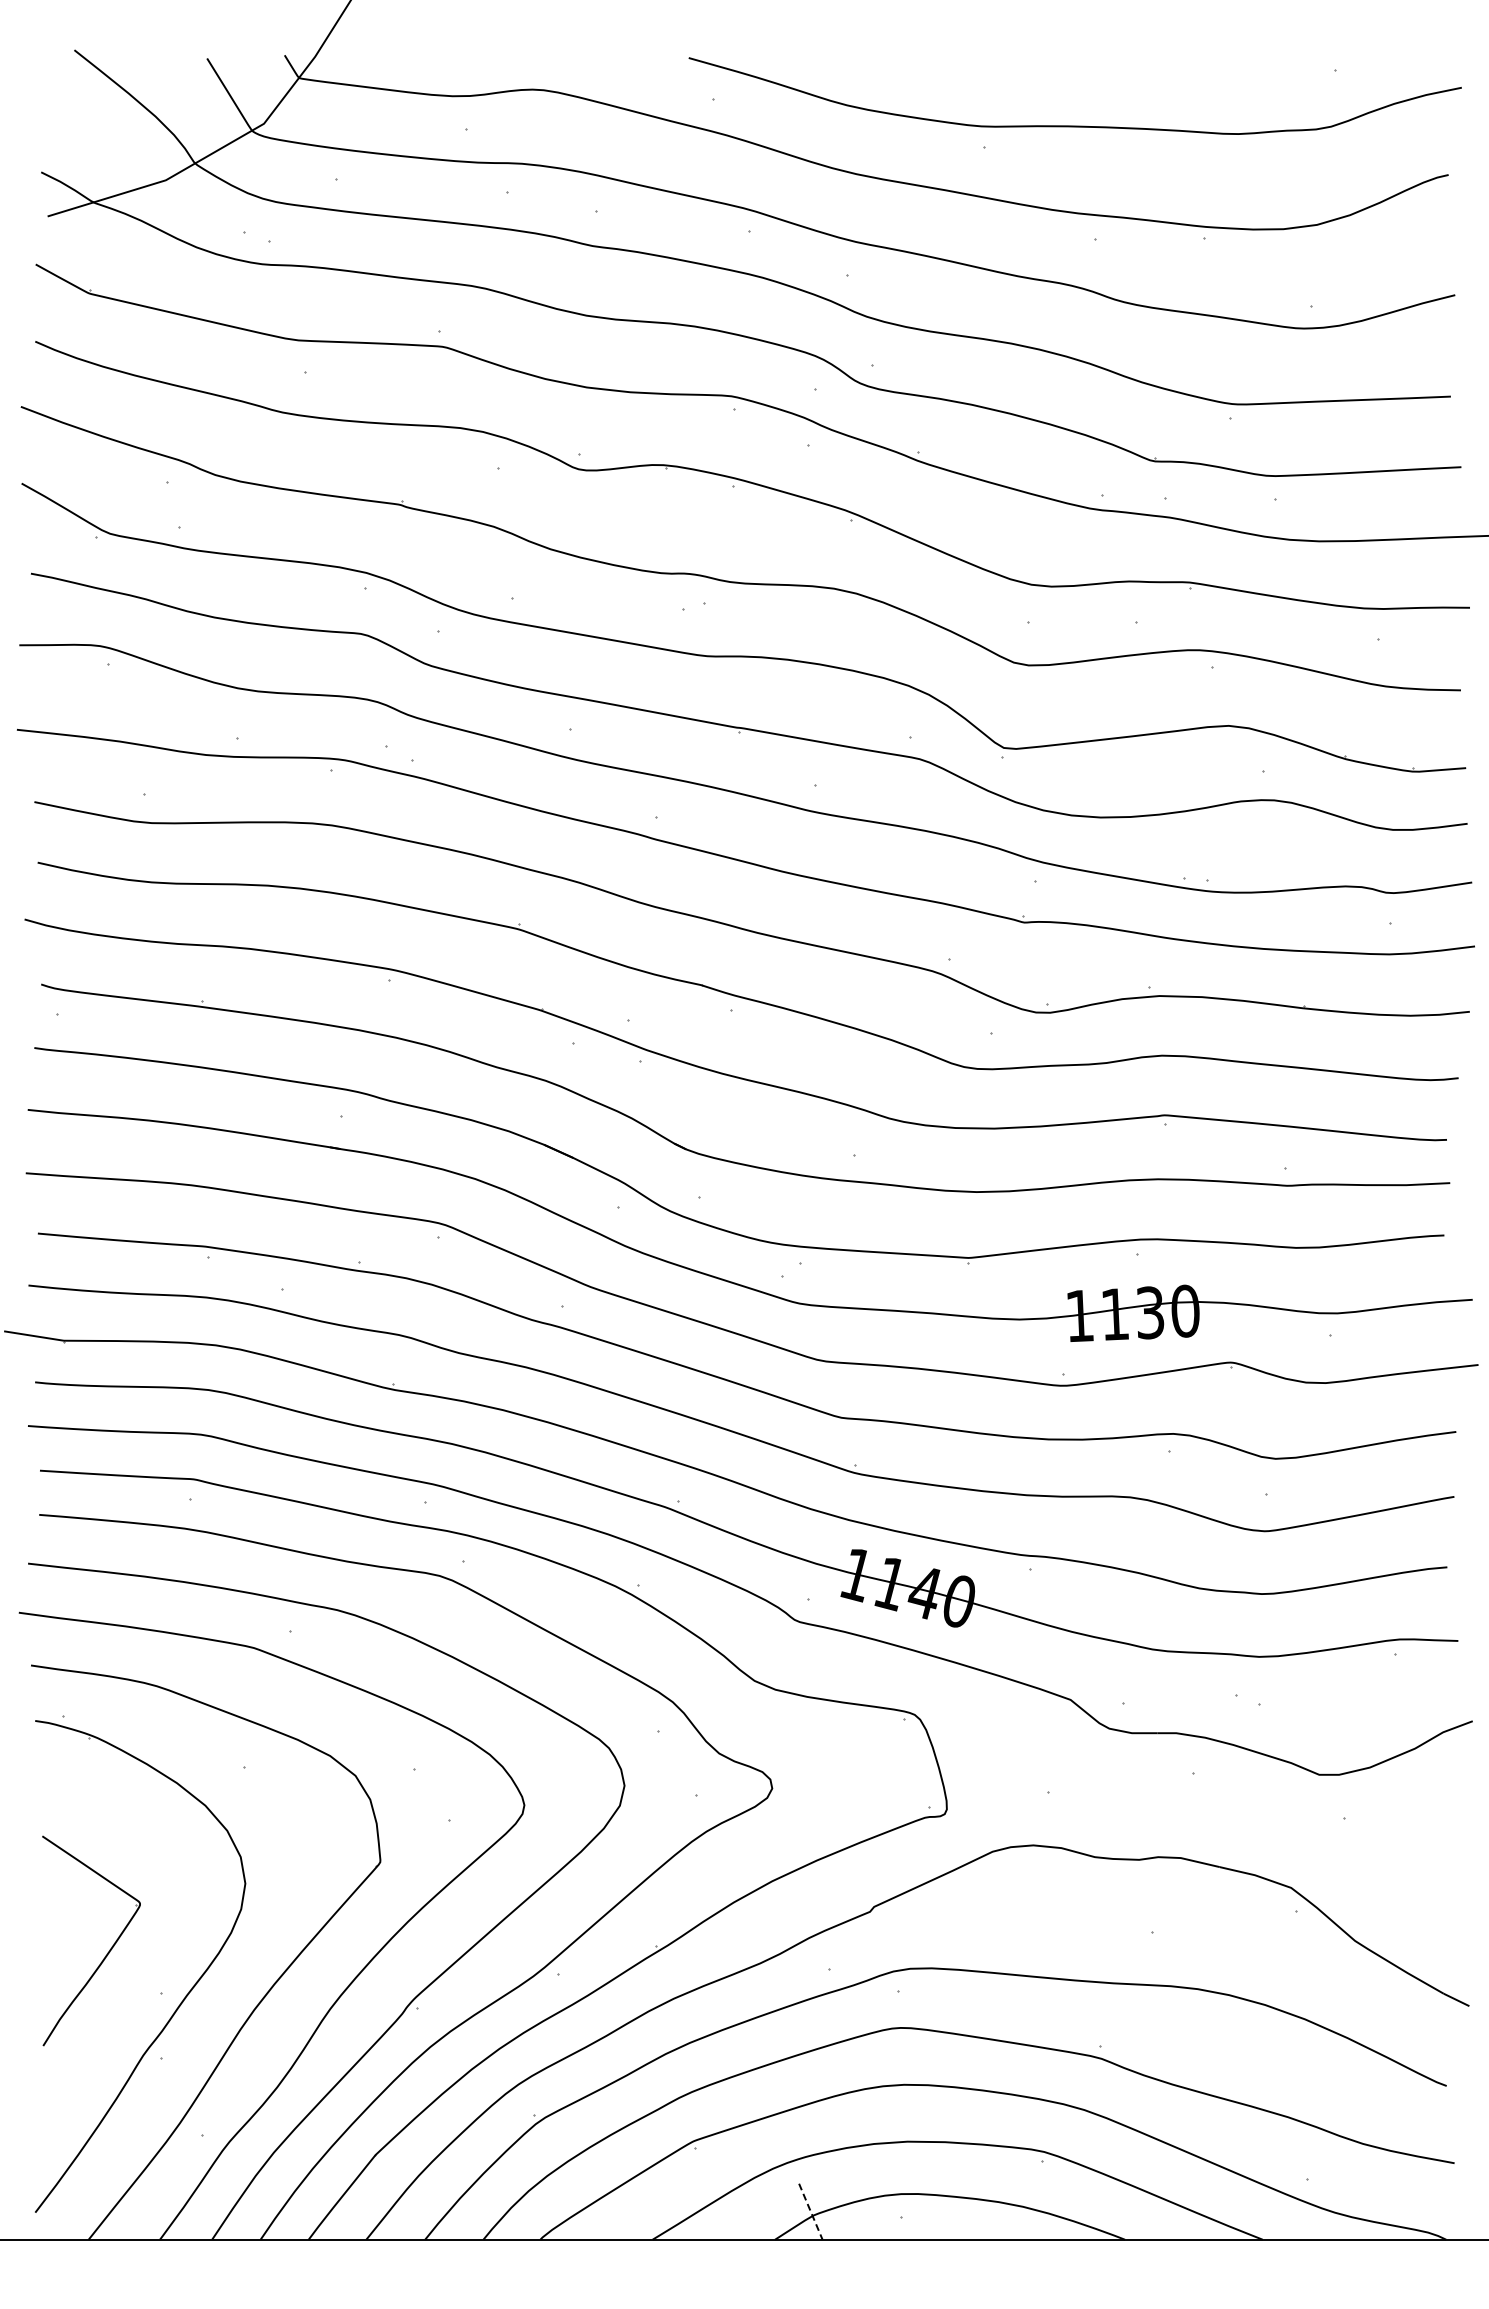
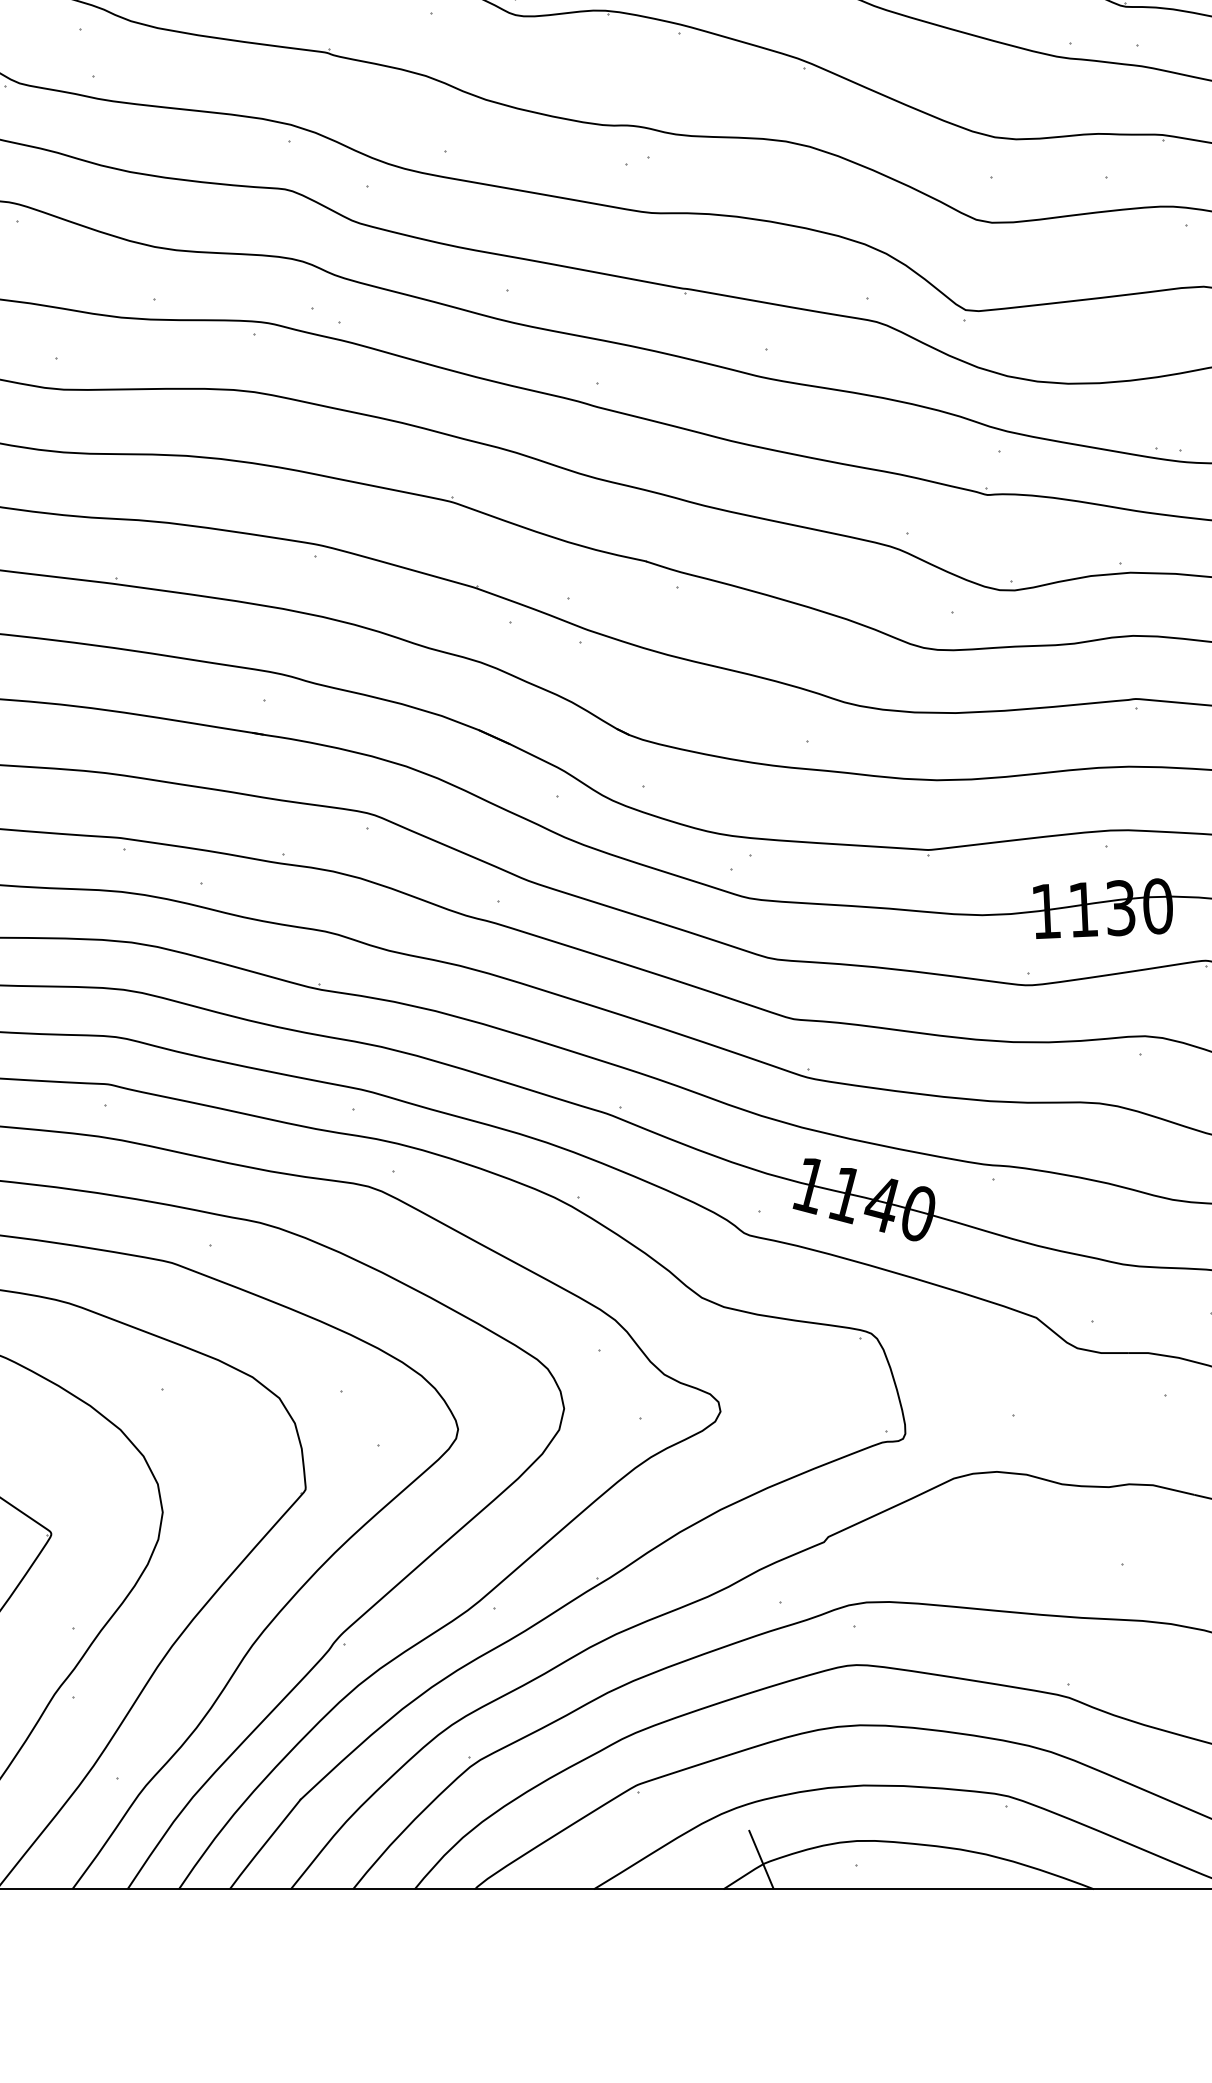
line: (811, 2212) -> (762, 1860), dashed -> solid

